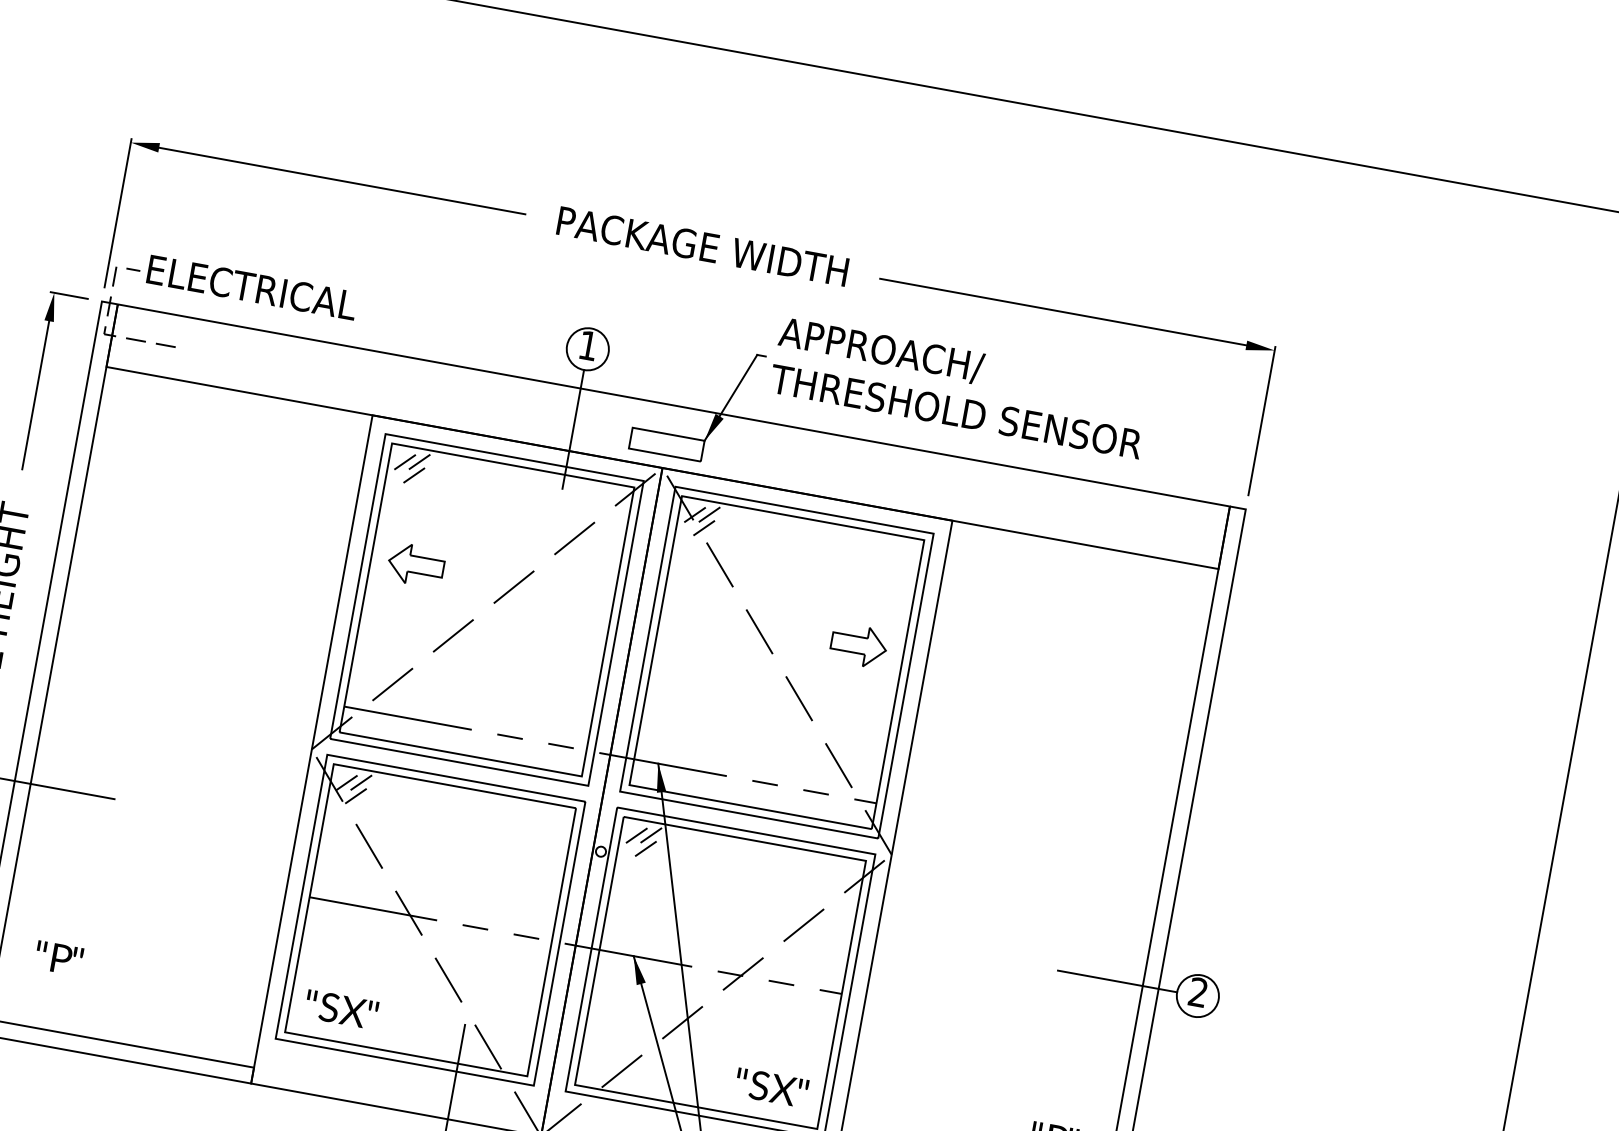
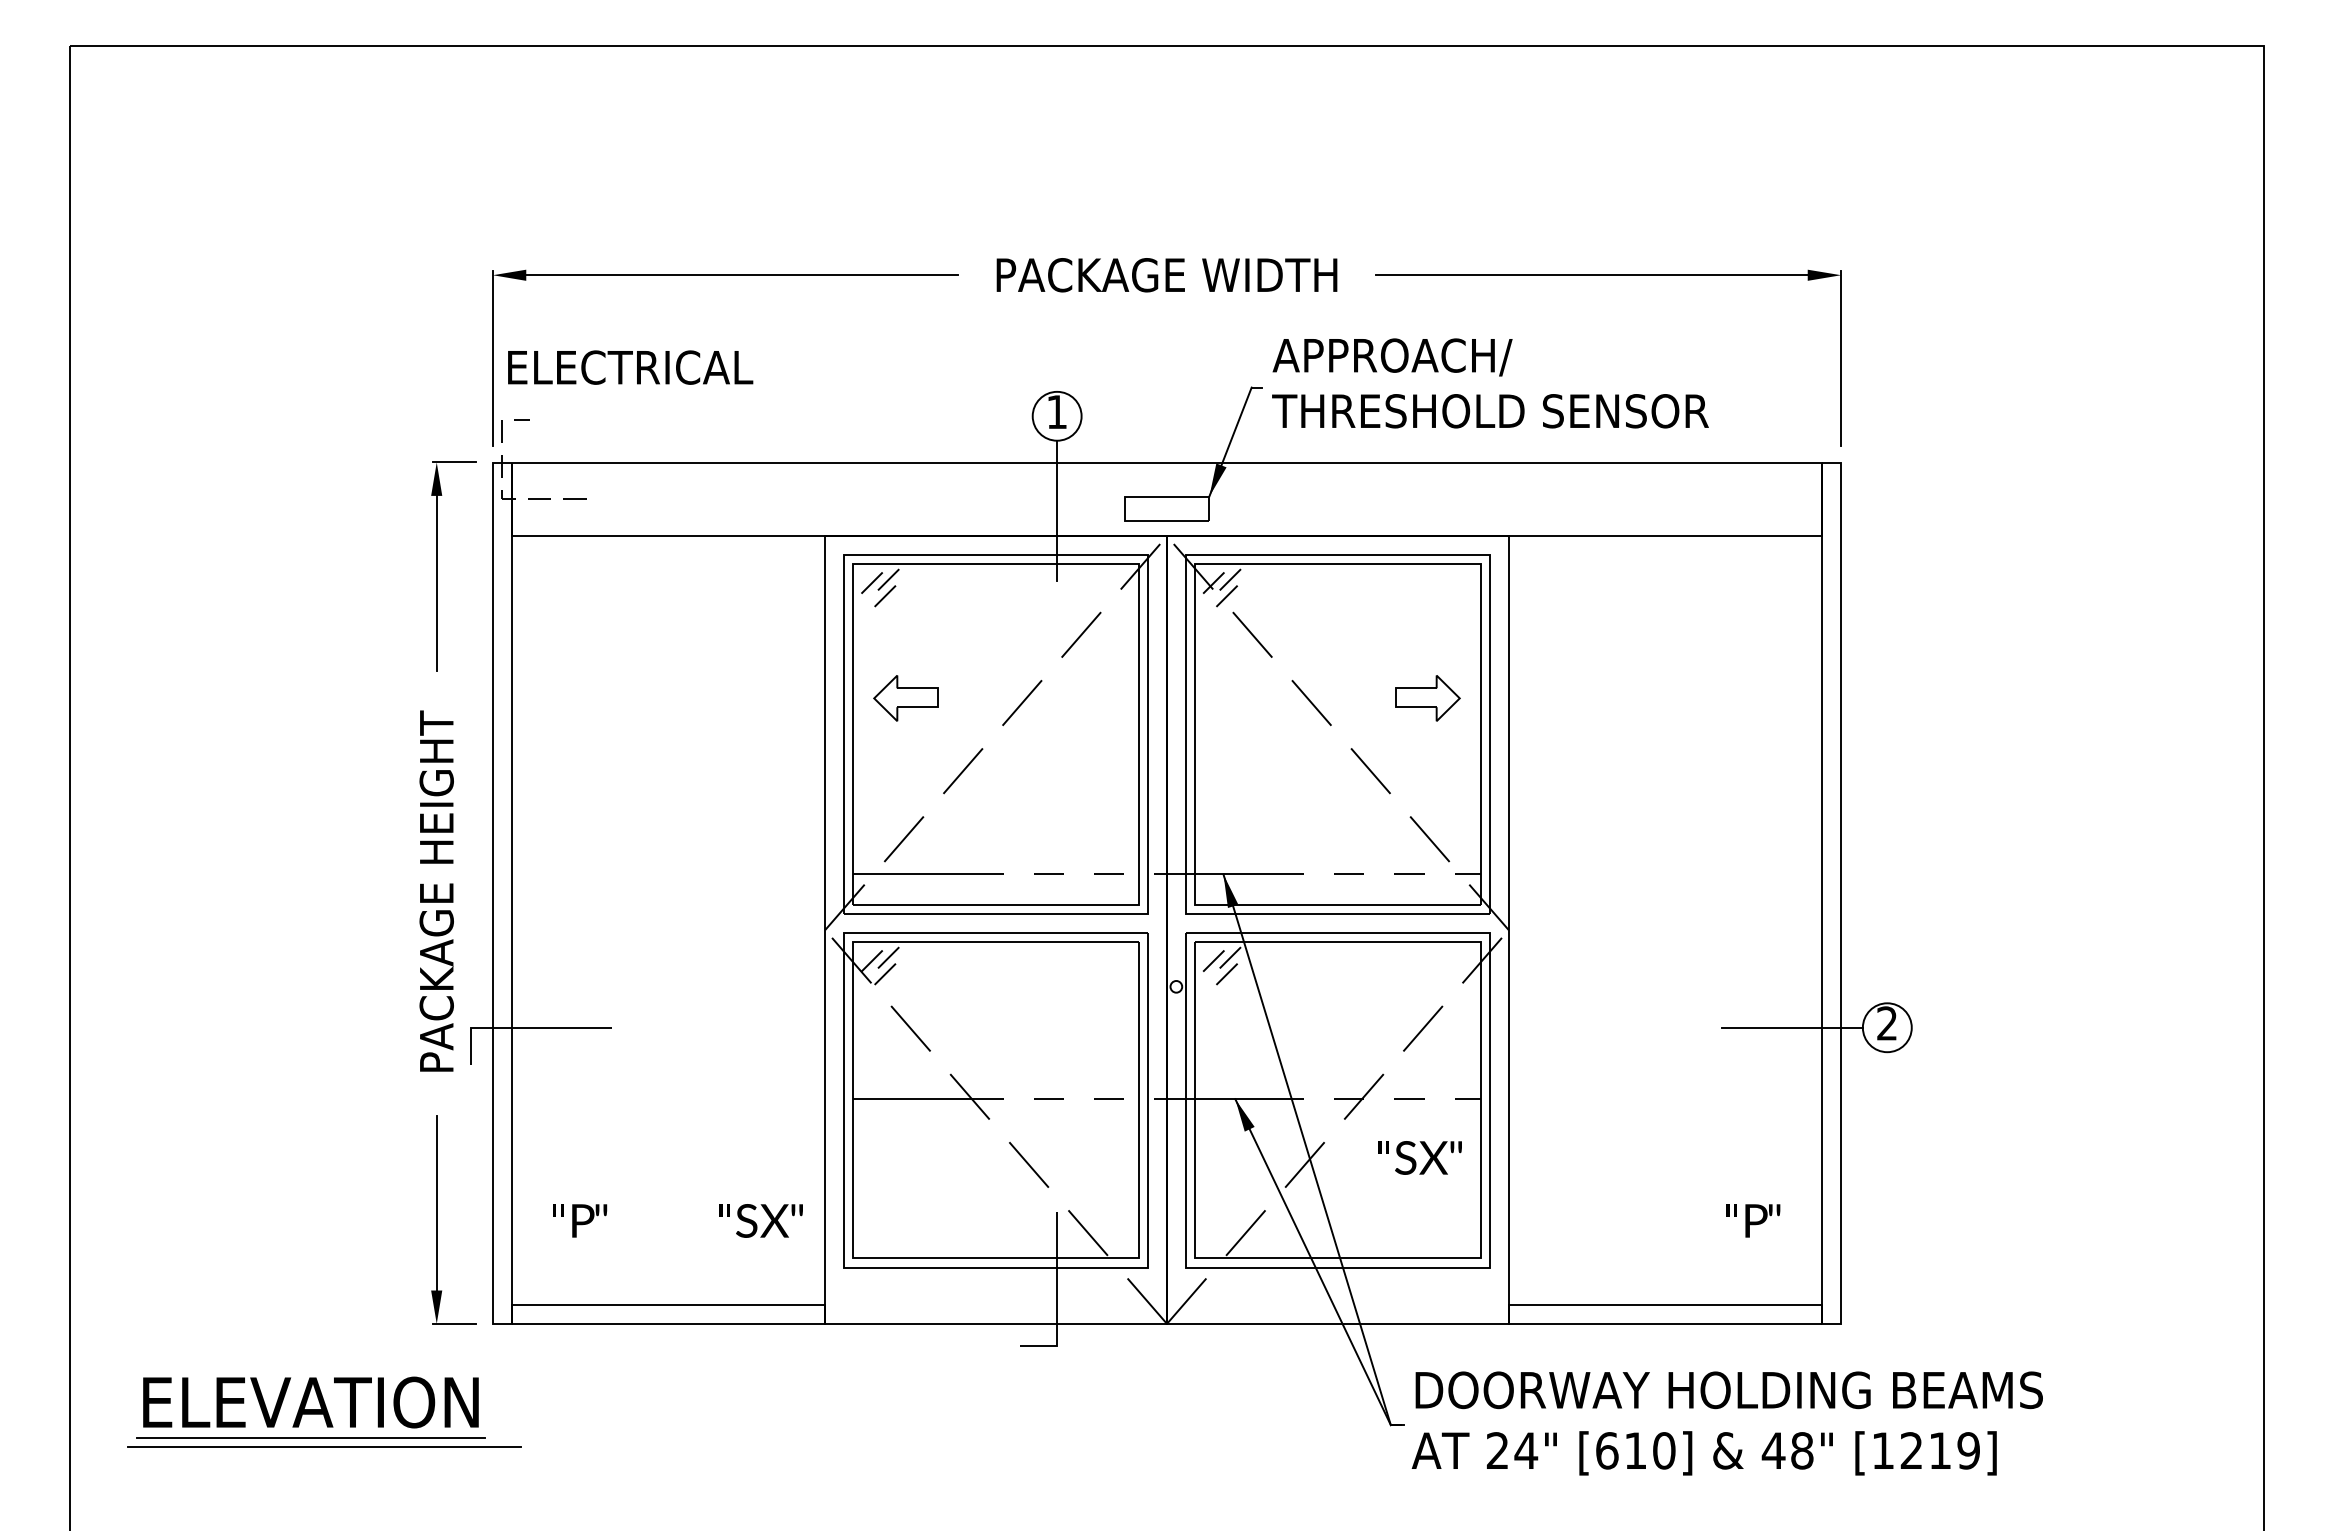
text: (252, 287) -> (630, 367), moved
text: (341, 1009) -> (760, 1220), moved
text: (771, 1087) -> (1419, 1157), moved

